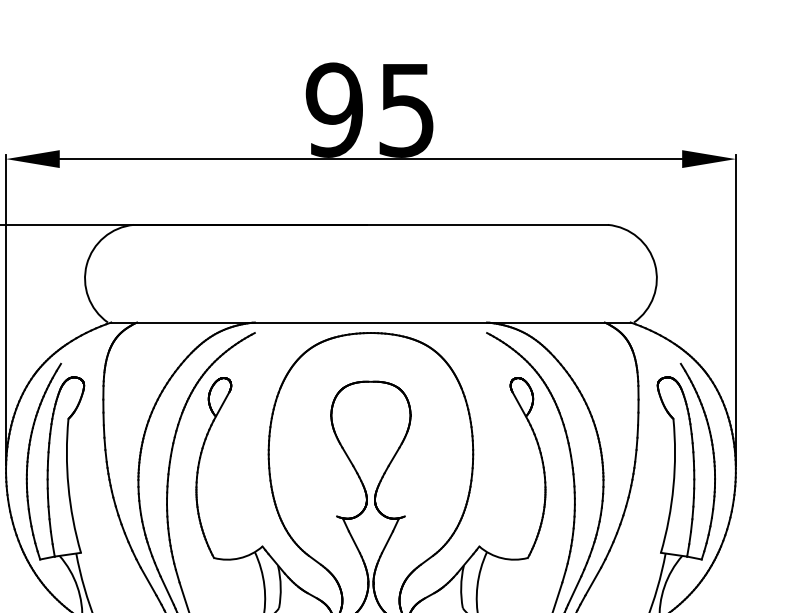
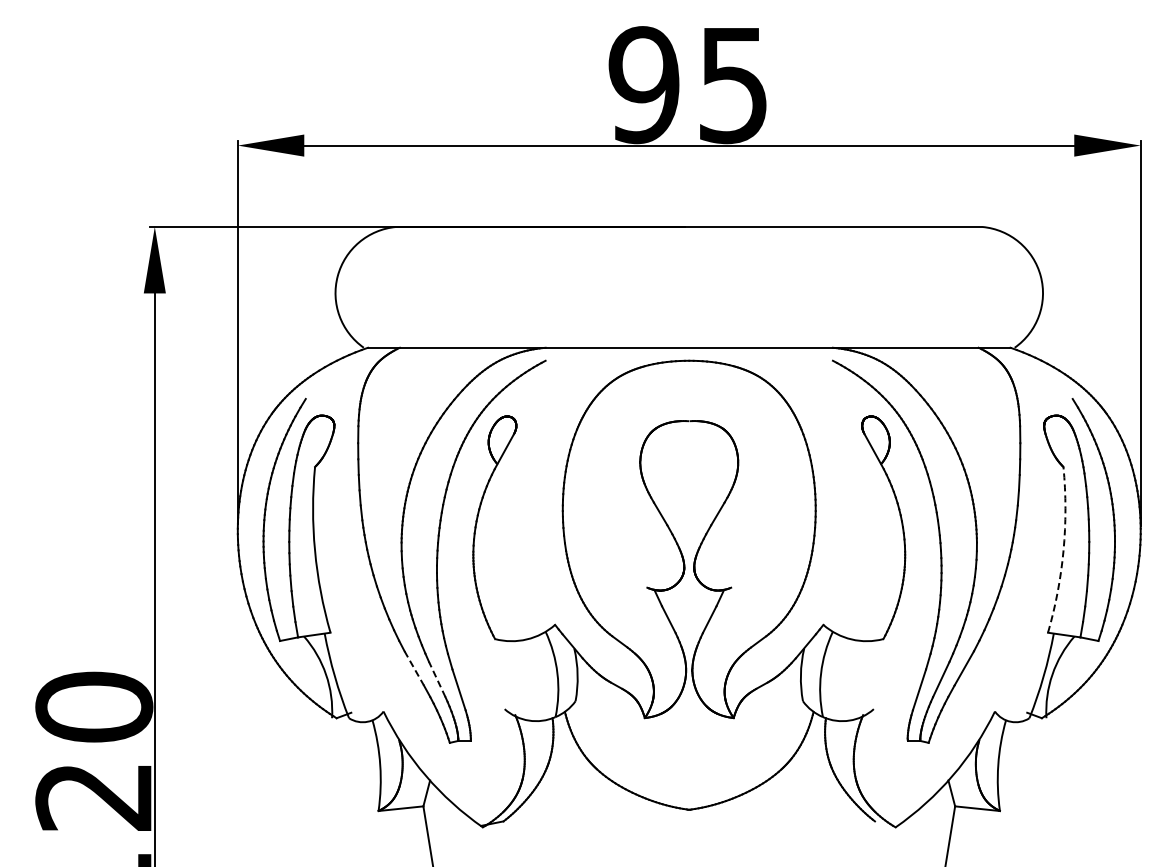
arc: (673, 486) -> (1063, 550), solid -> dashed
line: (148, 581) -> (414, 668), solid -> dashed
line: (167, 590) -> (437, 679), solid -> dashed

